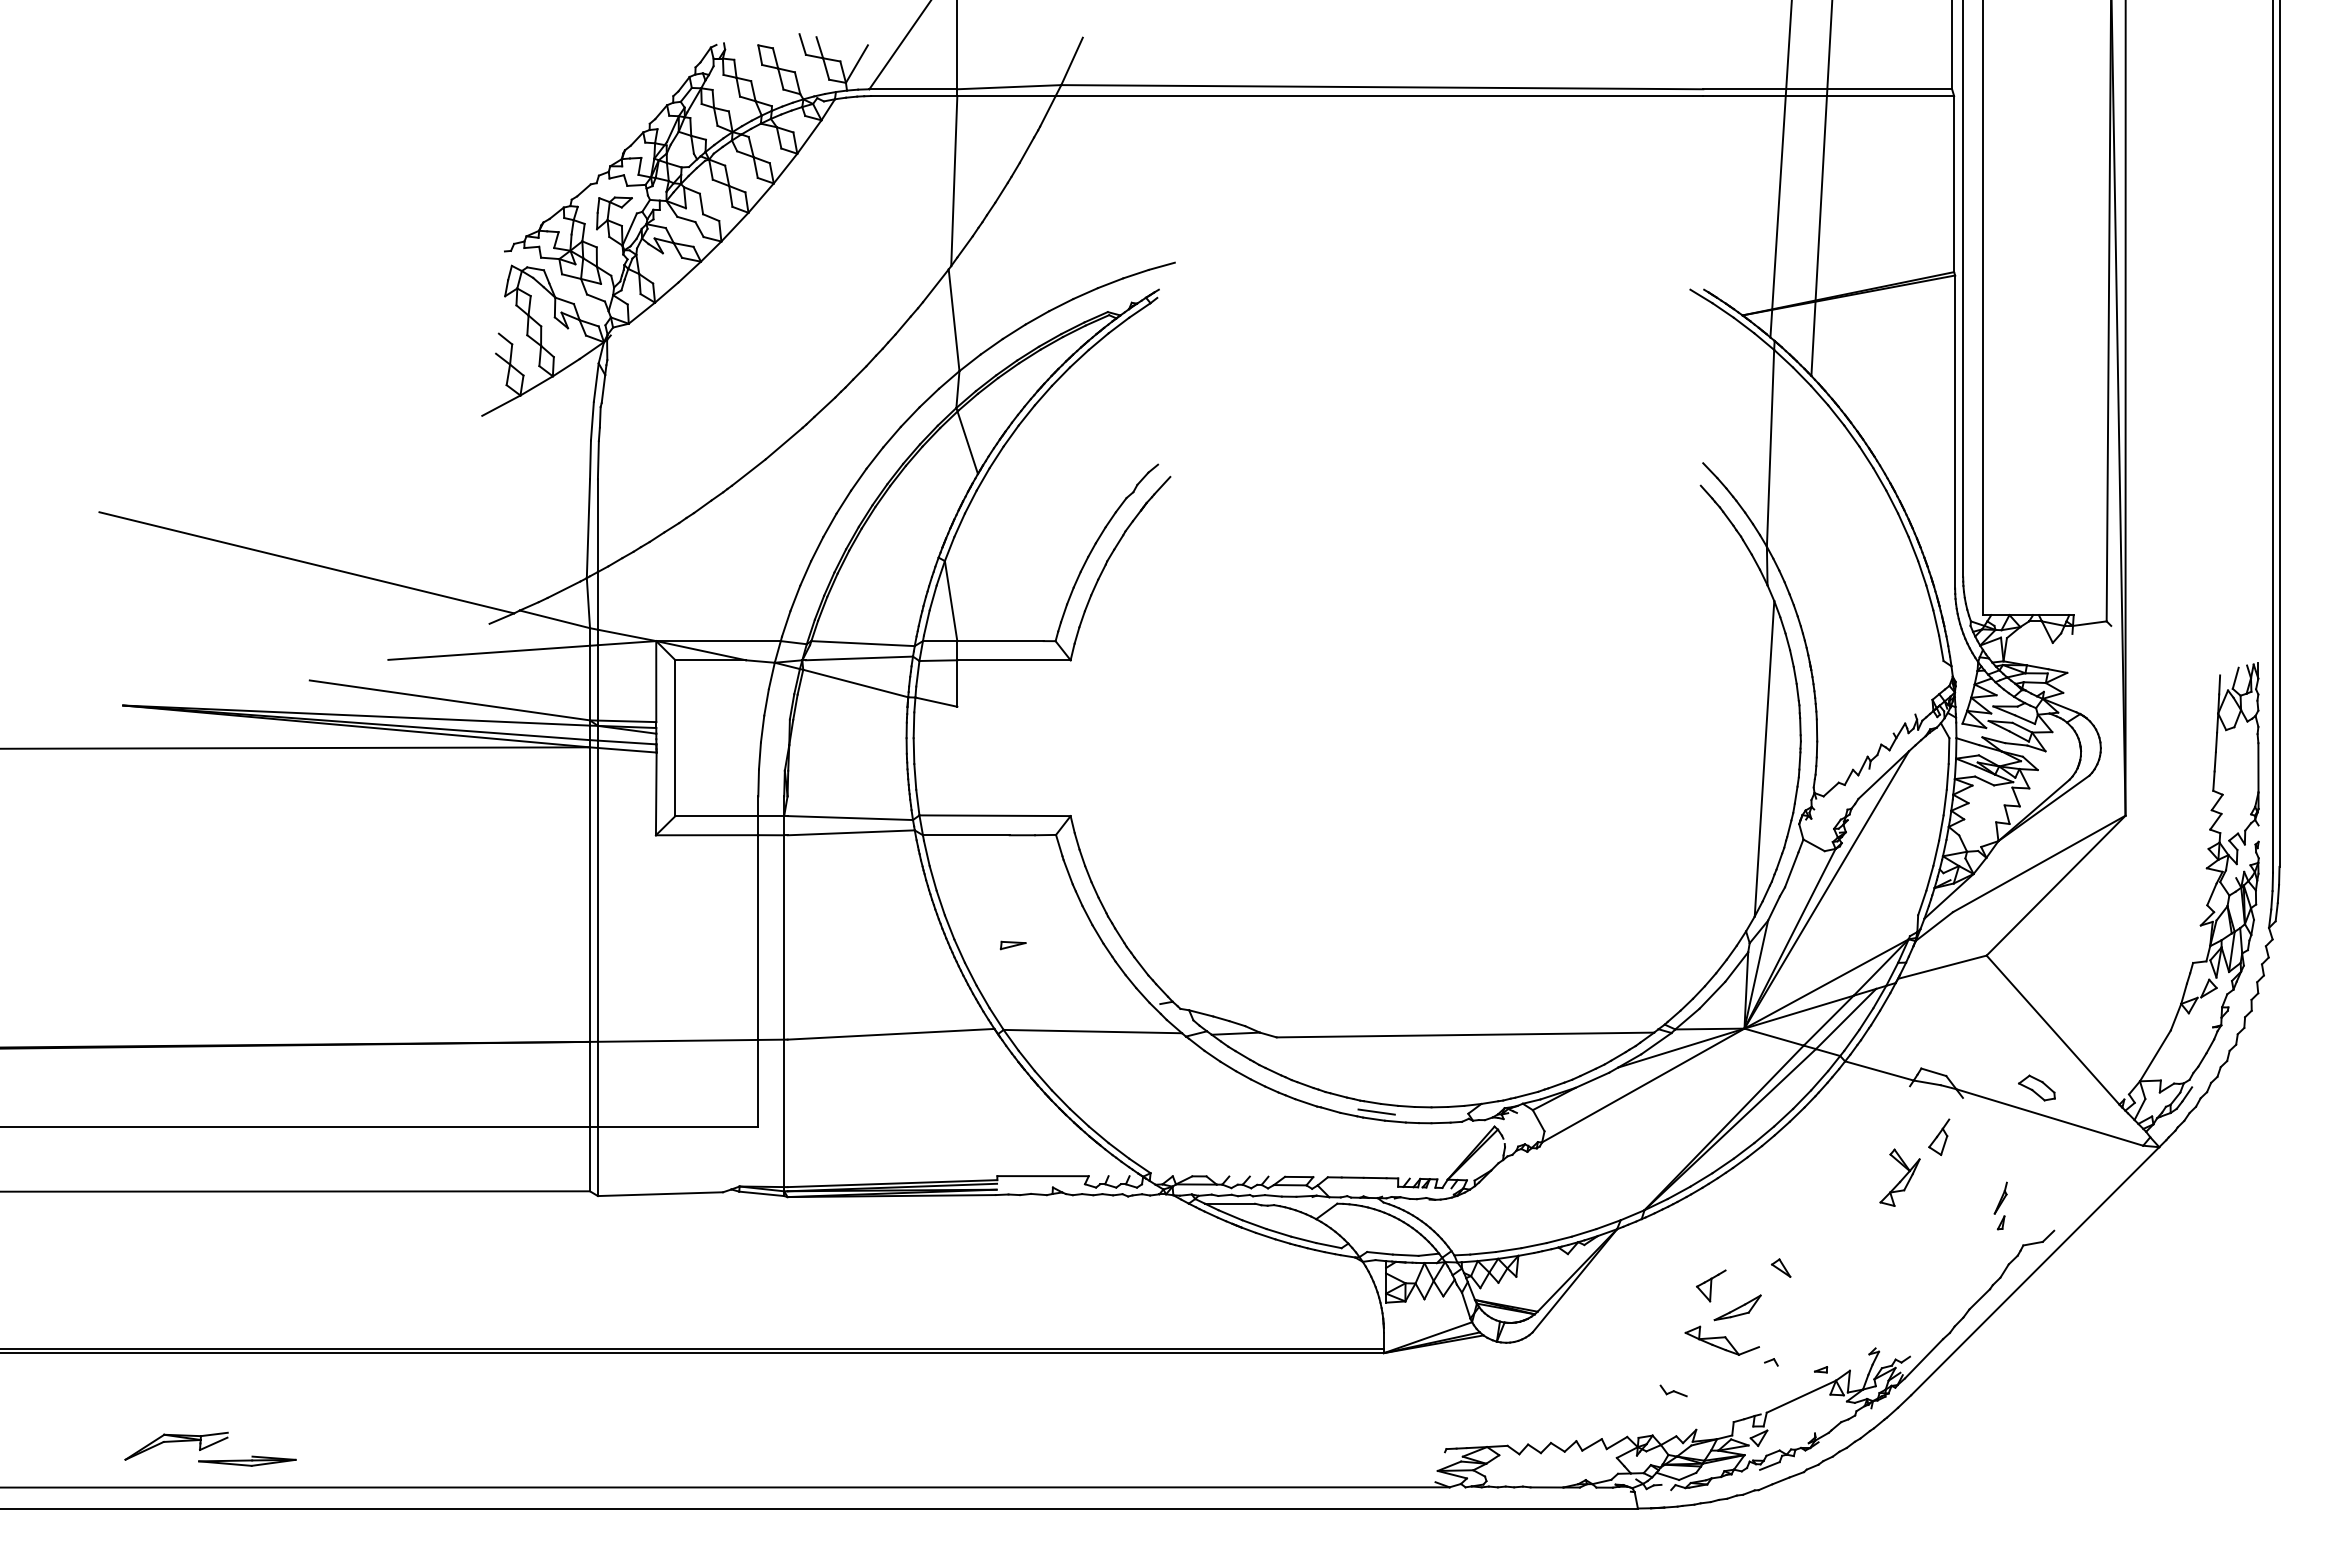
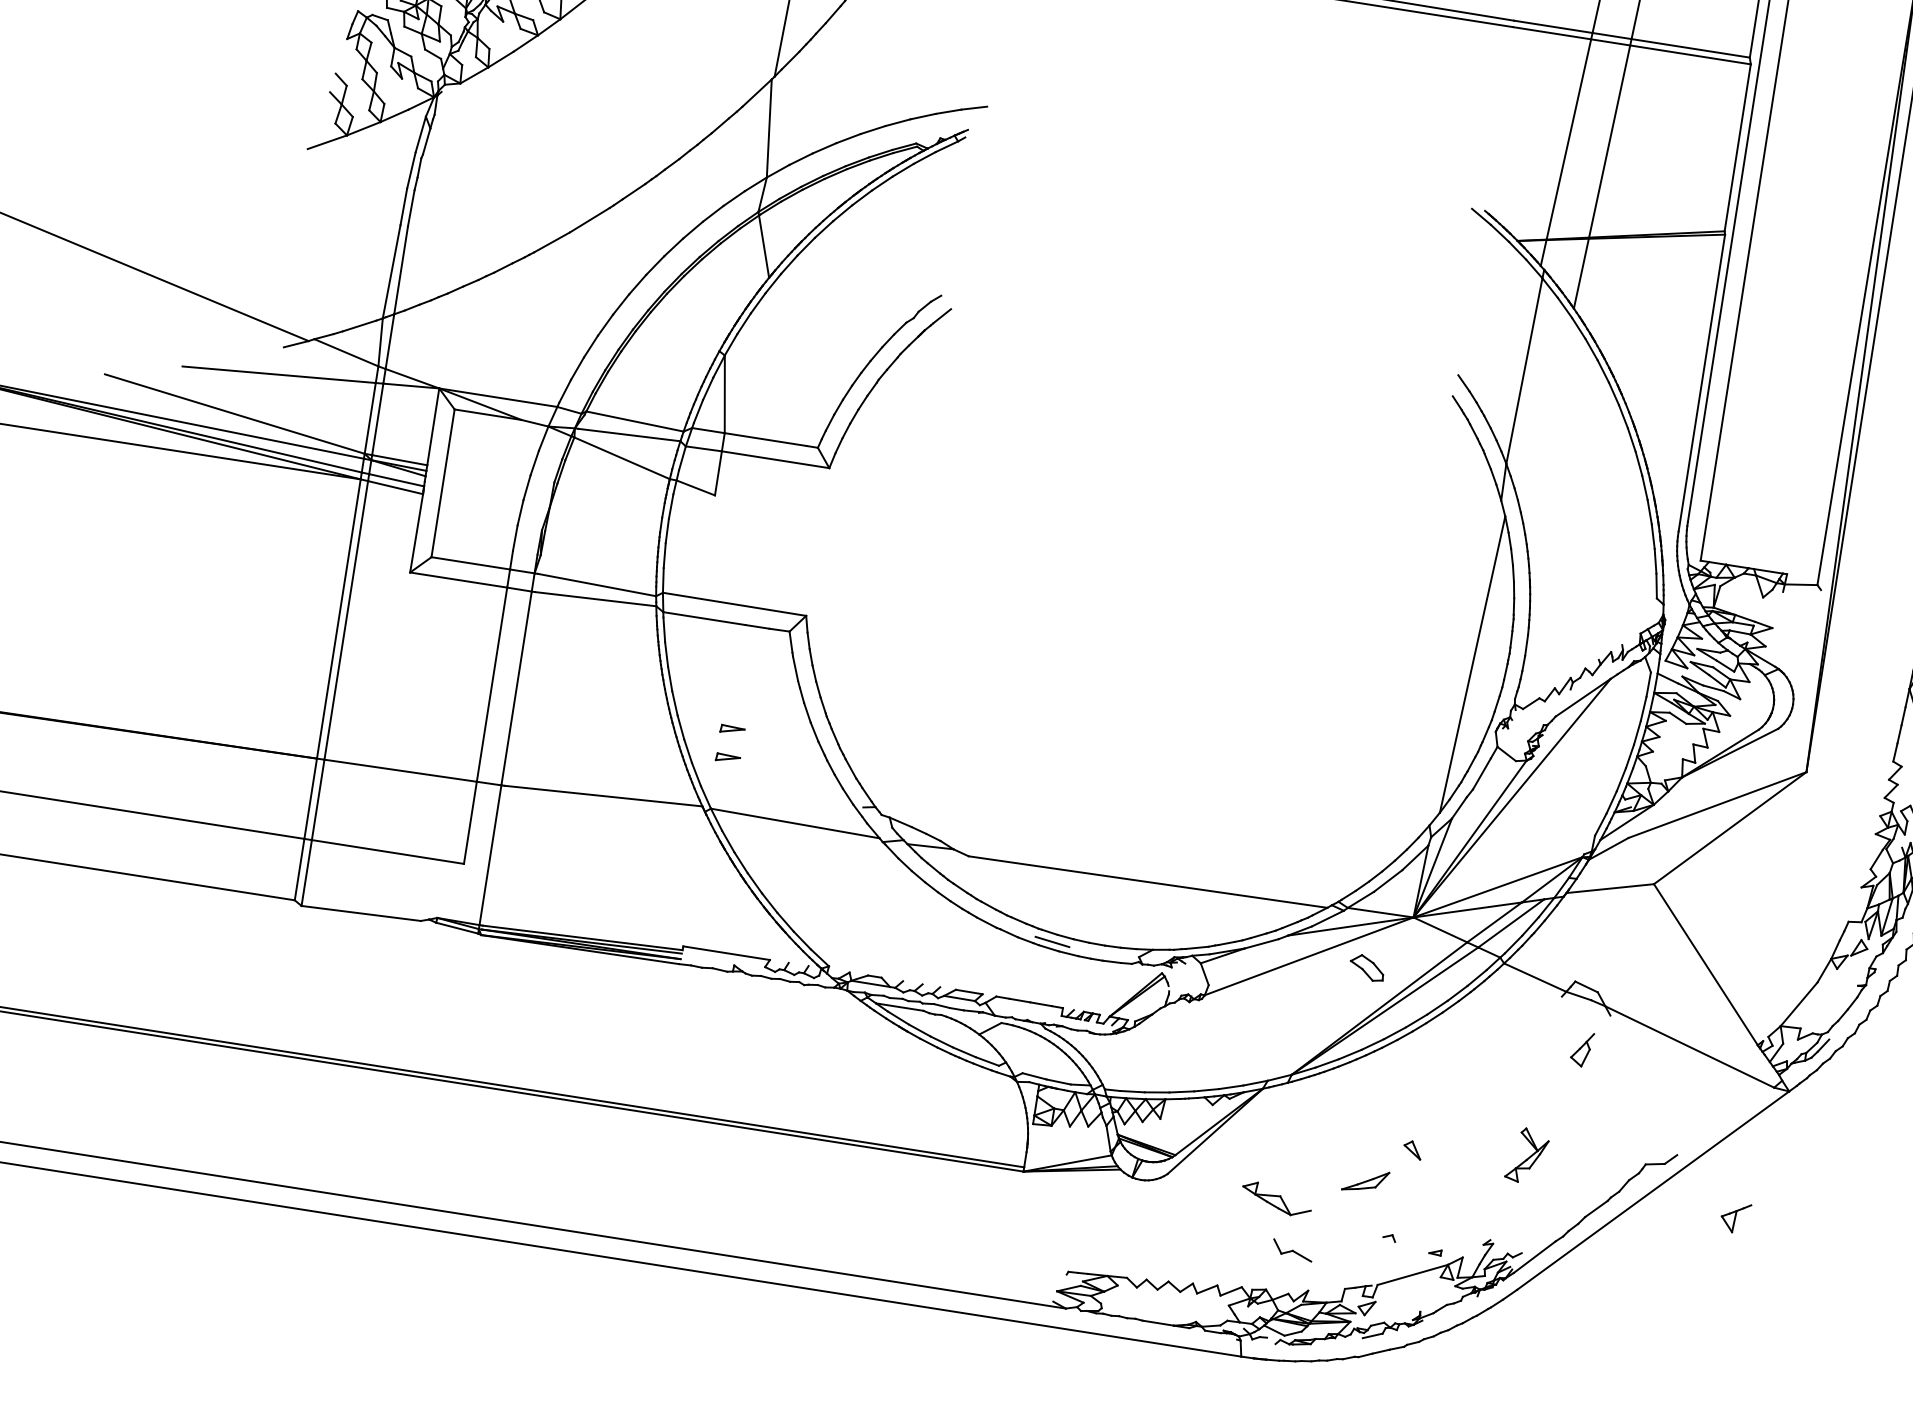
part: (1012, 975) -> (727, 758), added
part: (2036, 1087) -> (1366, 967), moved
part: (1899, 1177) -> (1526, 1155), moved
part: (2000, 1205) -> (1630, 1123), removed
part: (1711, 1285) -> (1735, 1217), moved
part: (1721, 1340) -> (1276, 1198), moved
part: (1673, 1390) -> (1292, 1250), size x1.6

